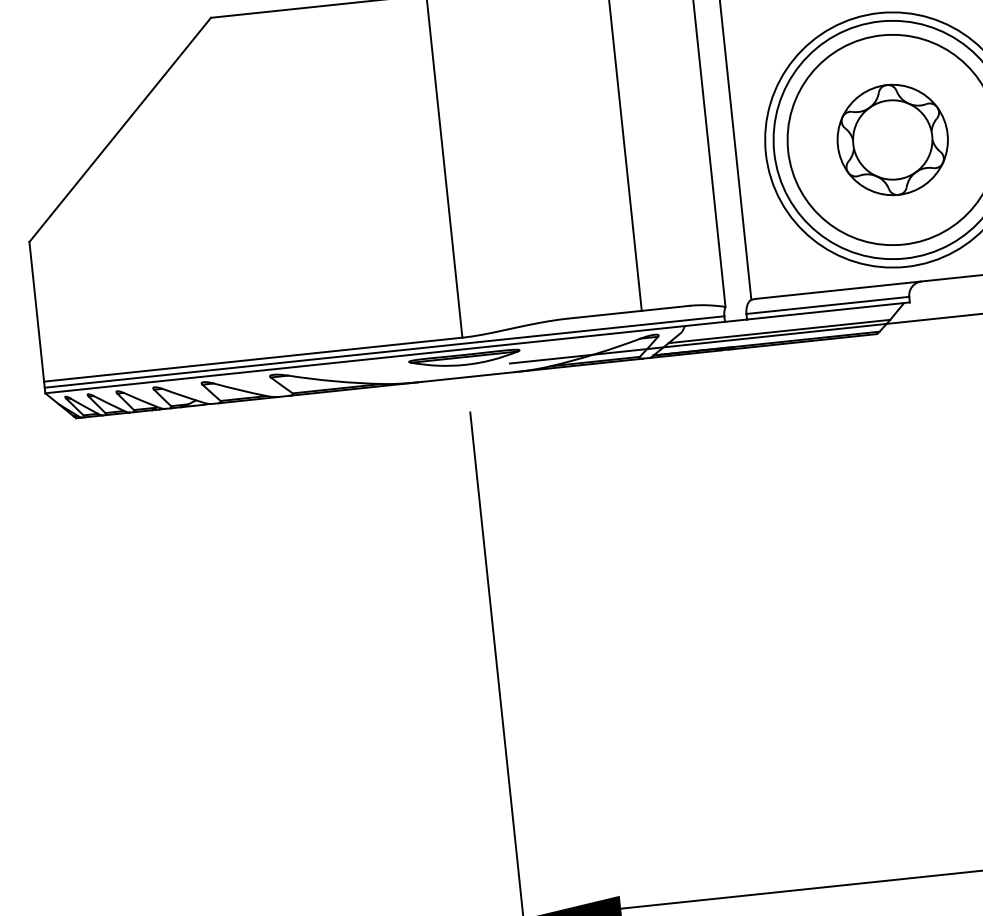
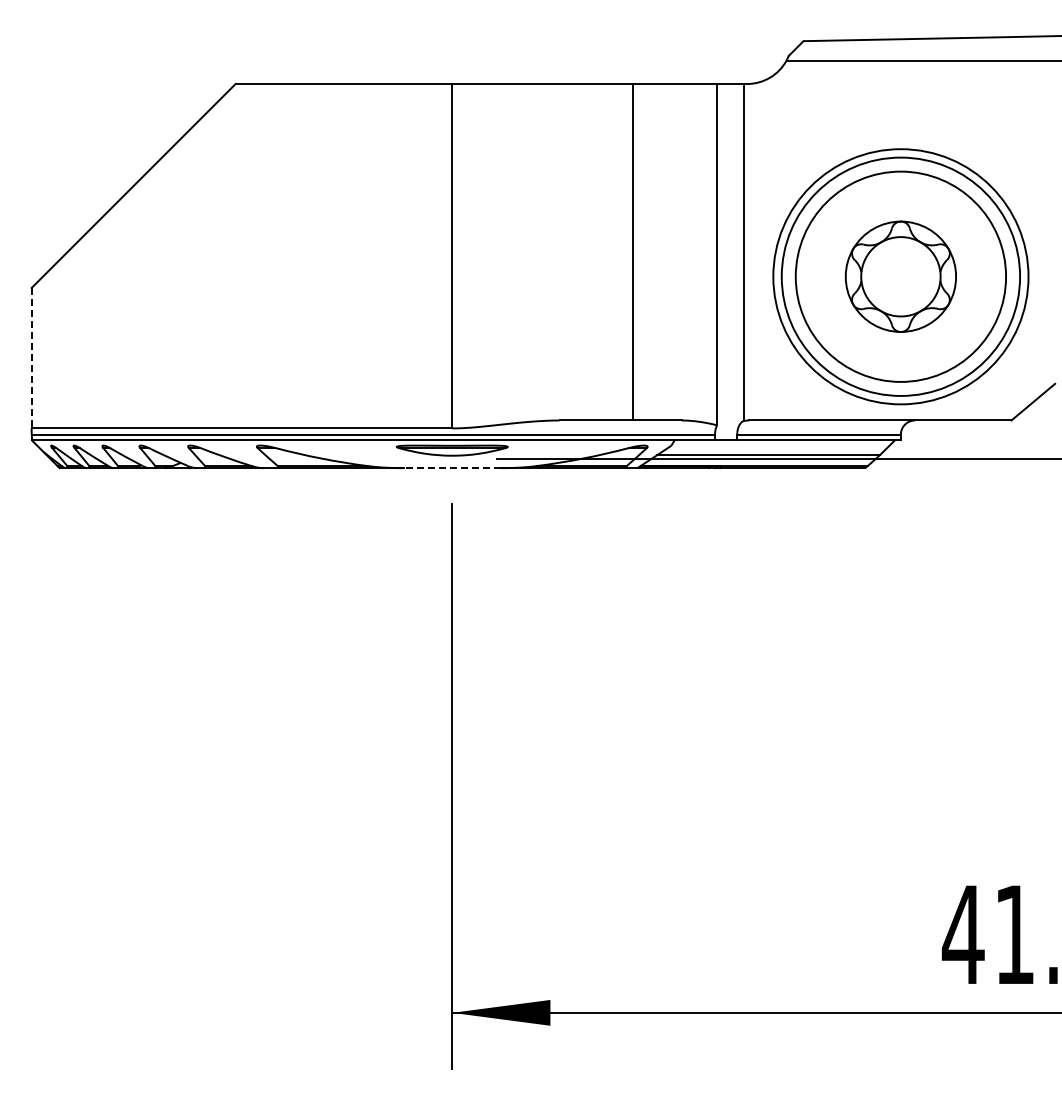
line: (36, 312) -> (31, 358), solid -> dashed
line: (466, 377) -> (452, 468), solid -> dashed

